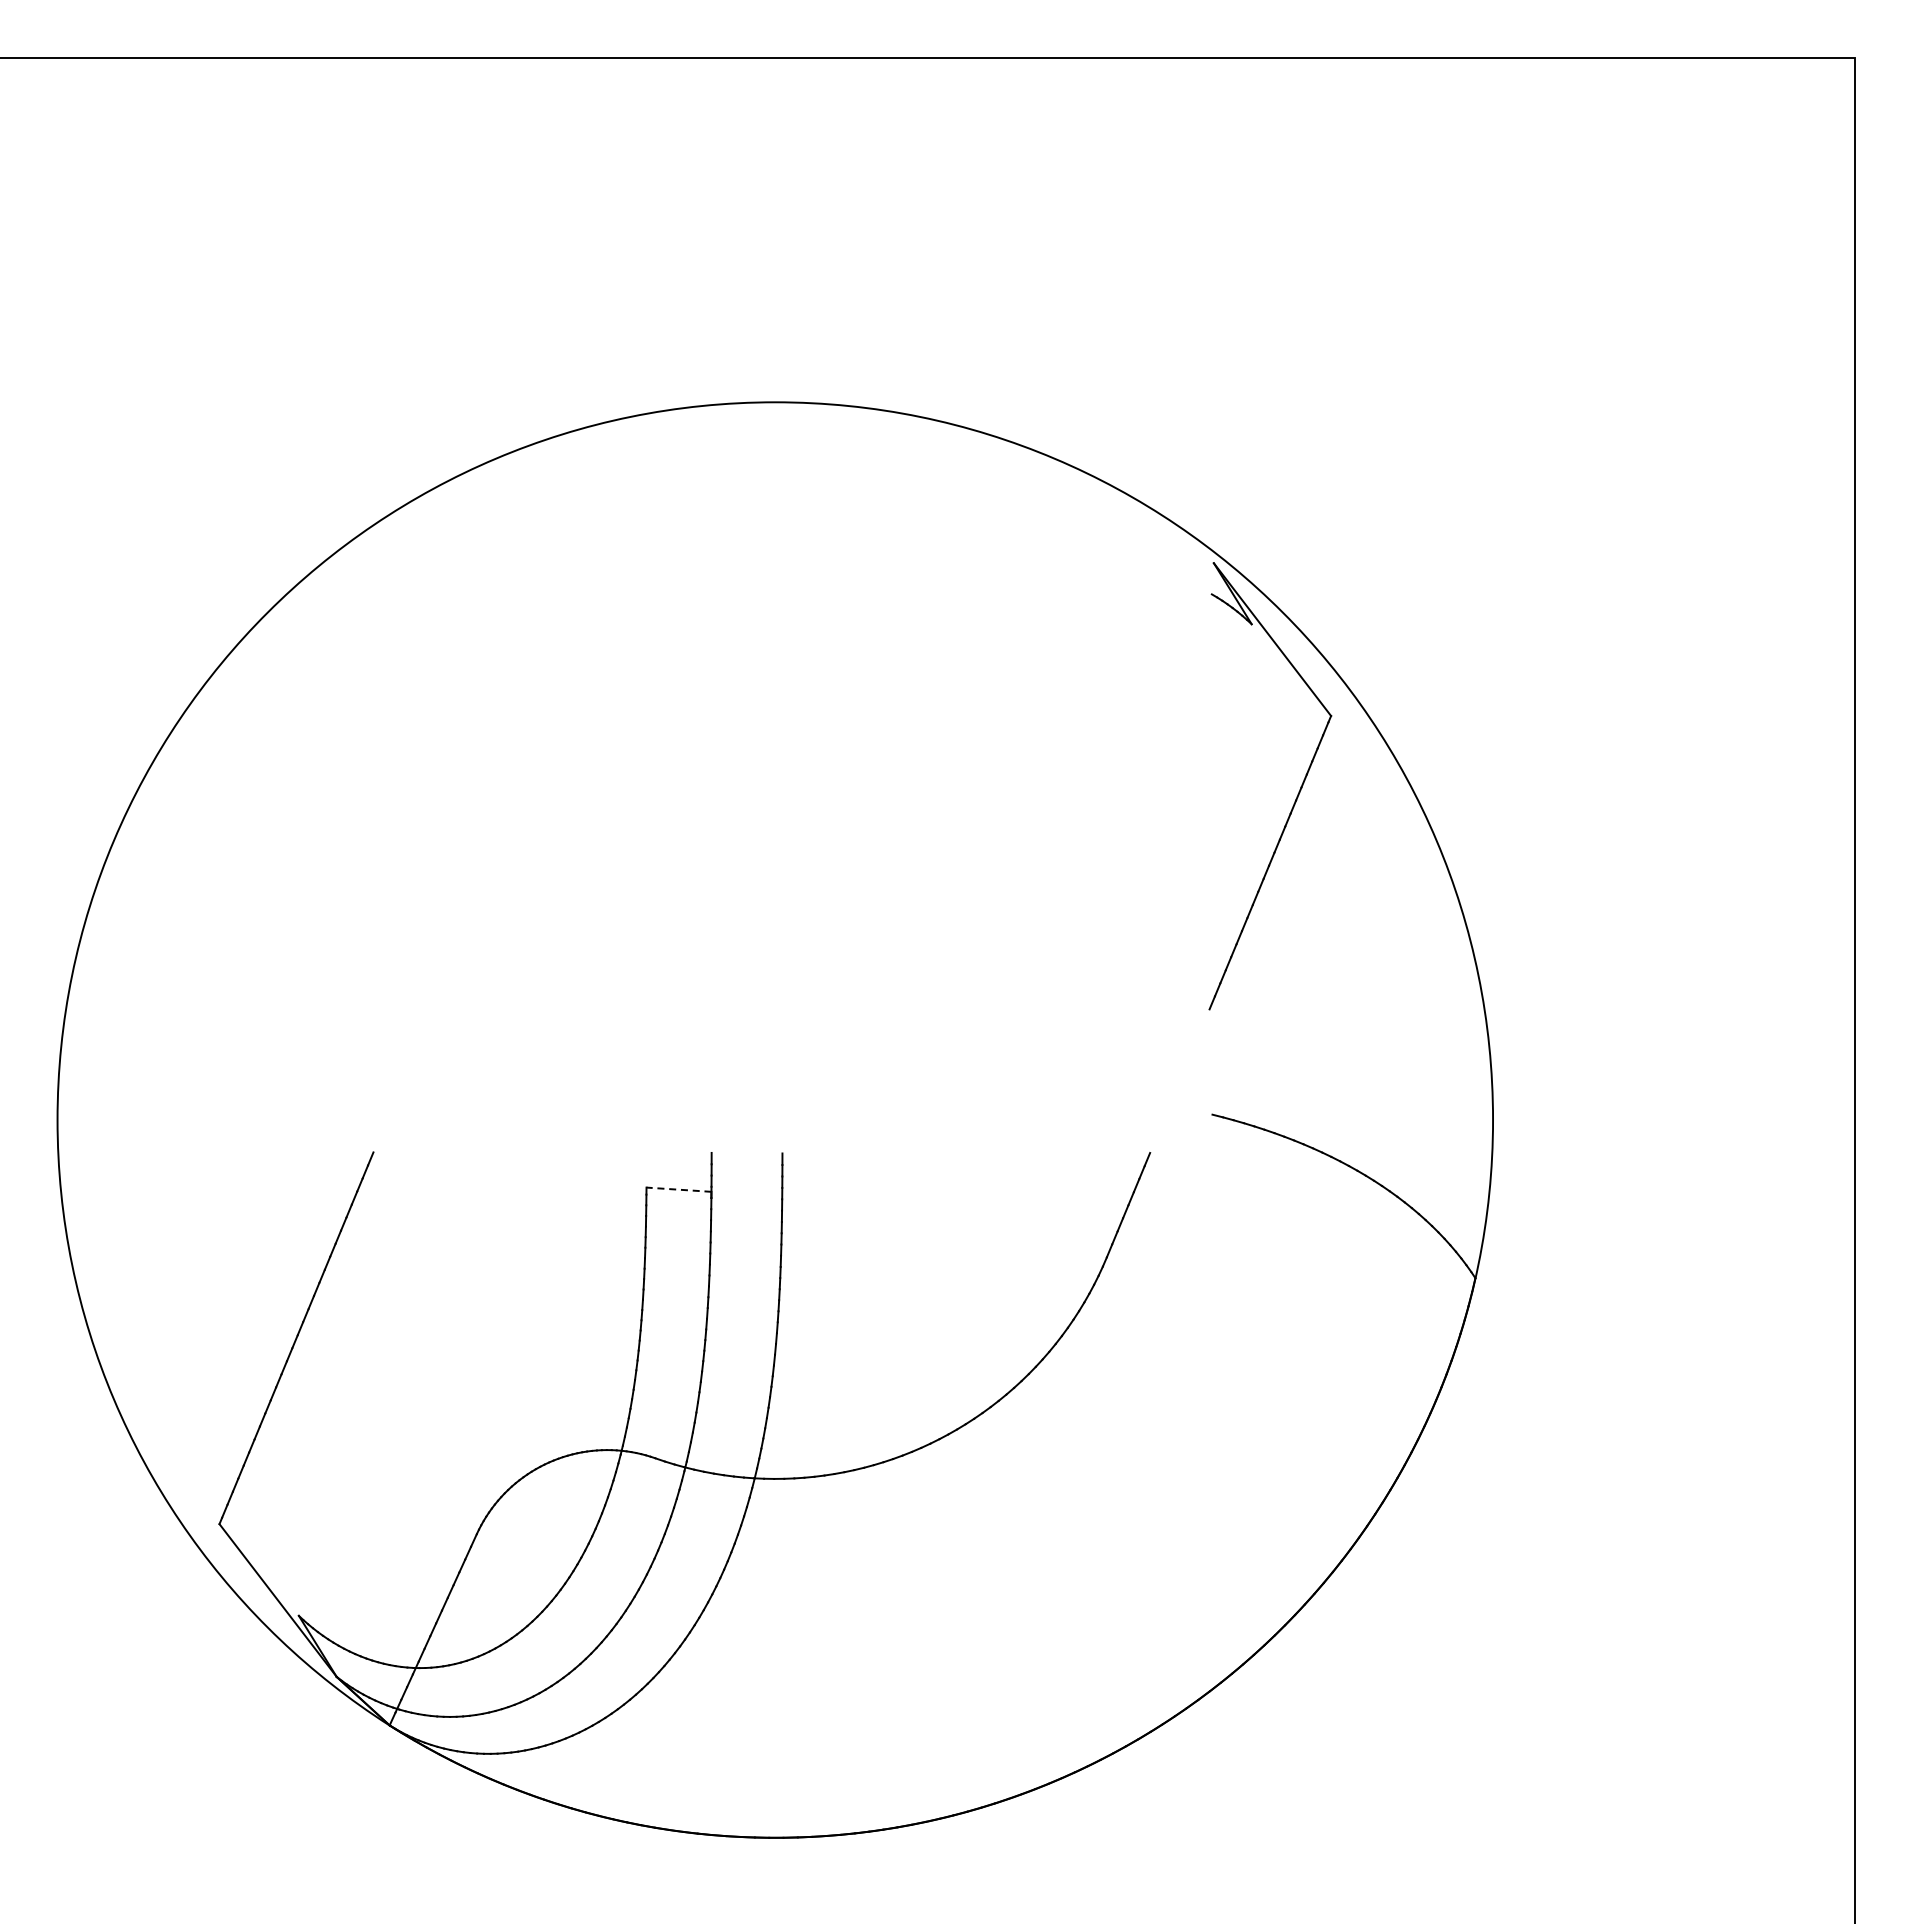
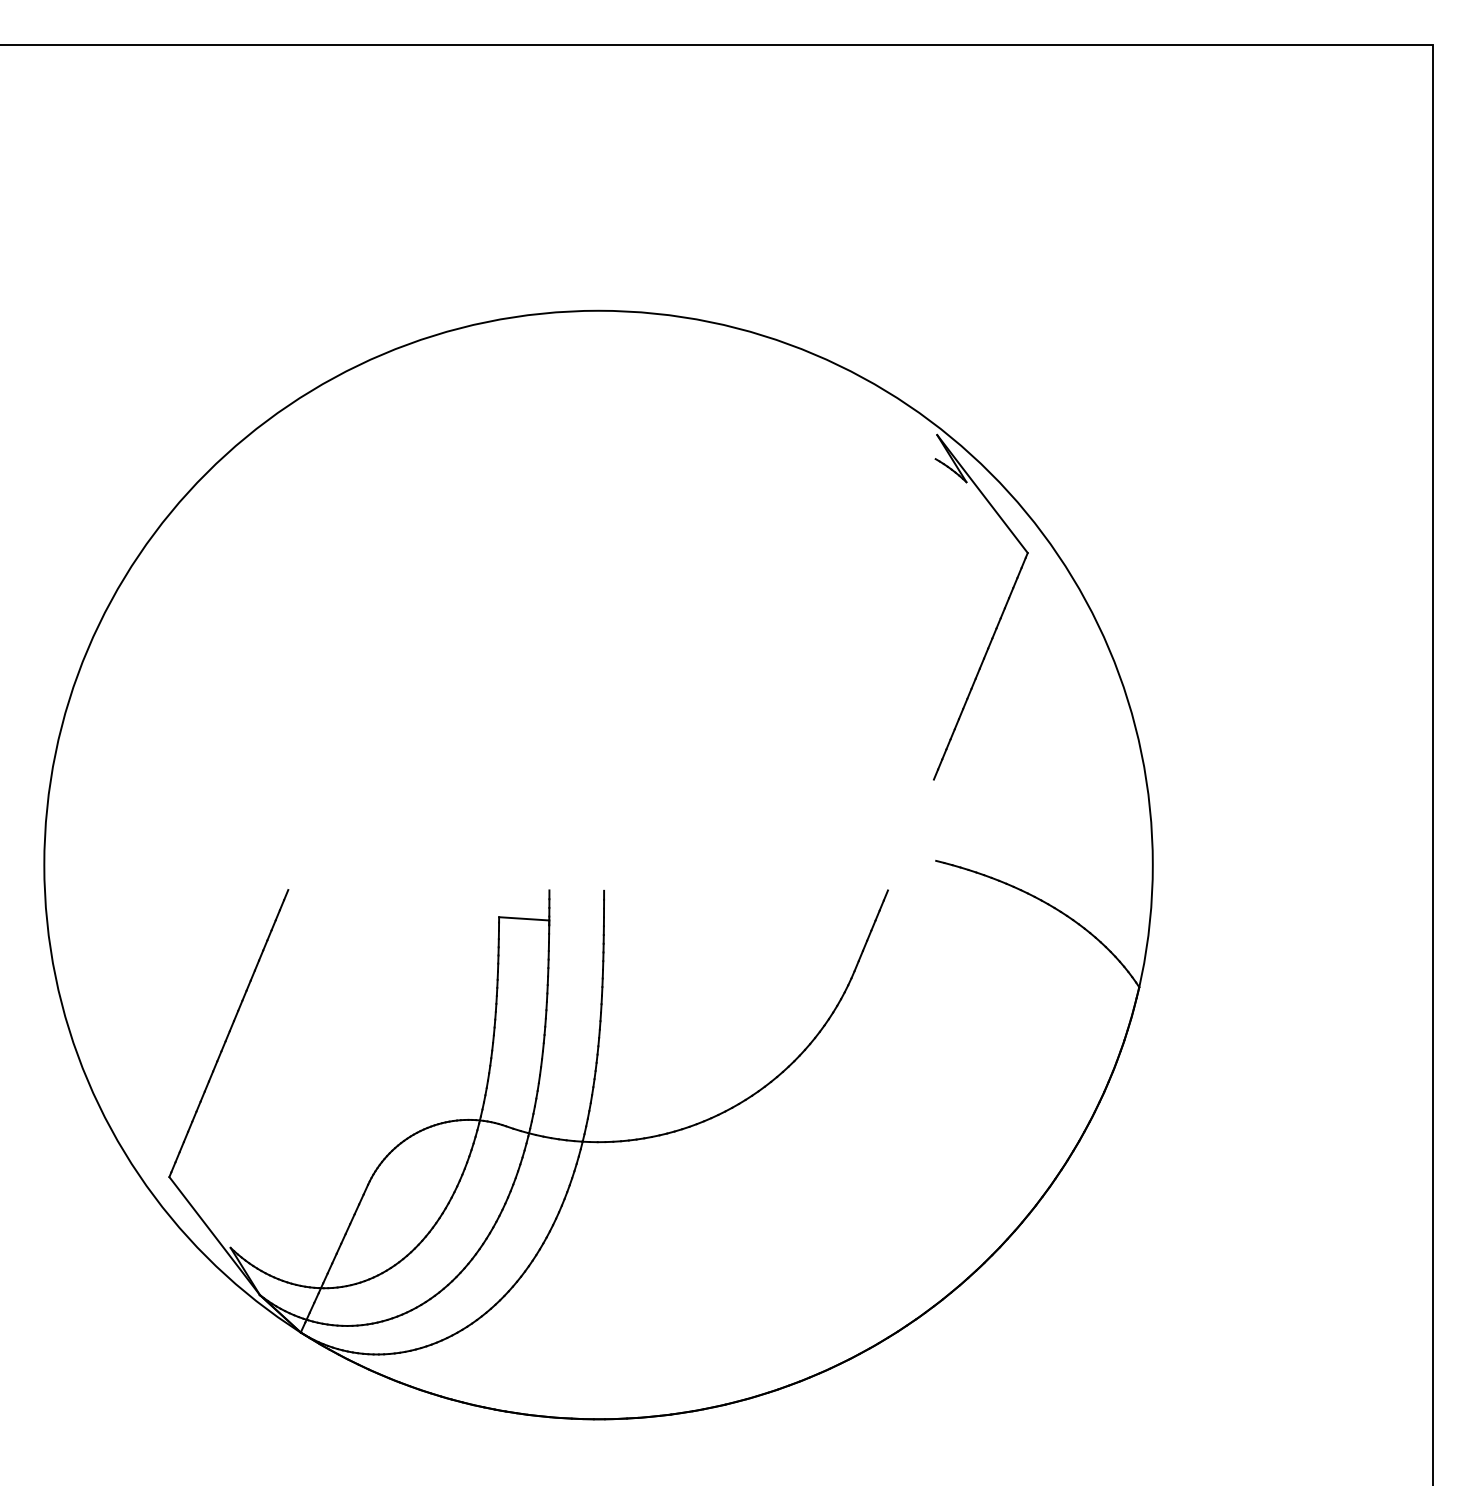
line: (678, 1189) -> (523, 918), dashed -> solid

